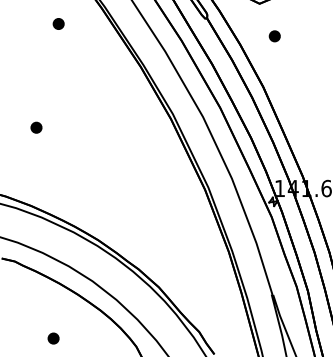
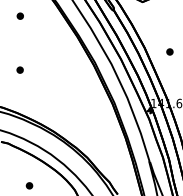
part: (57, 22) -> (19, 15), moved
part: (274, 35) -> (169, 51), moved

